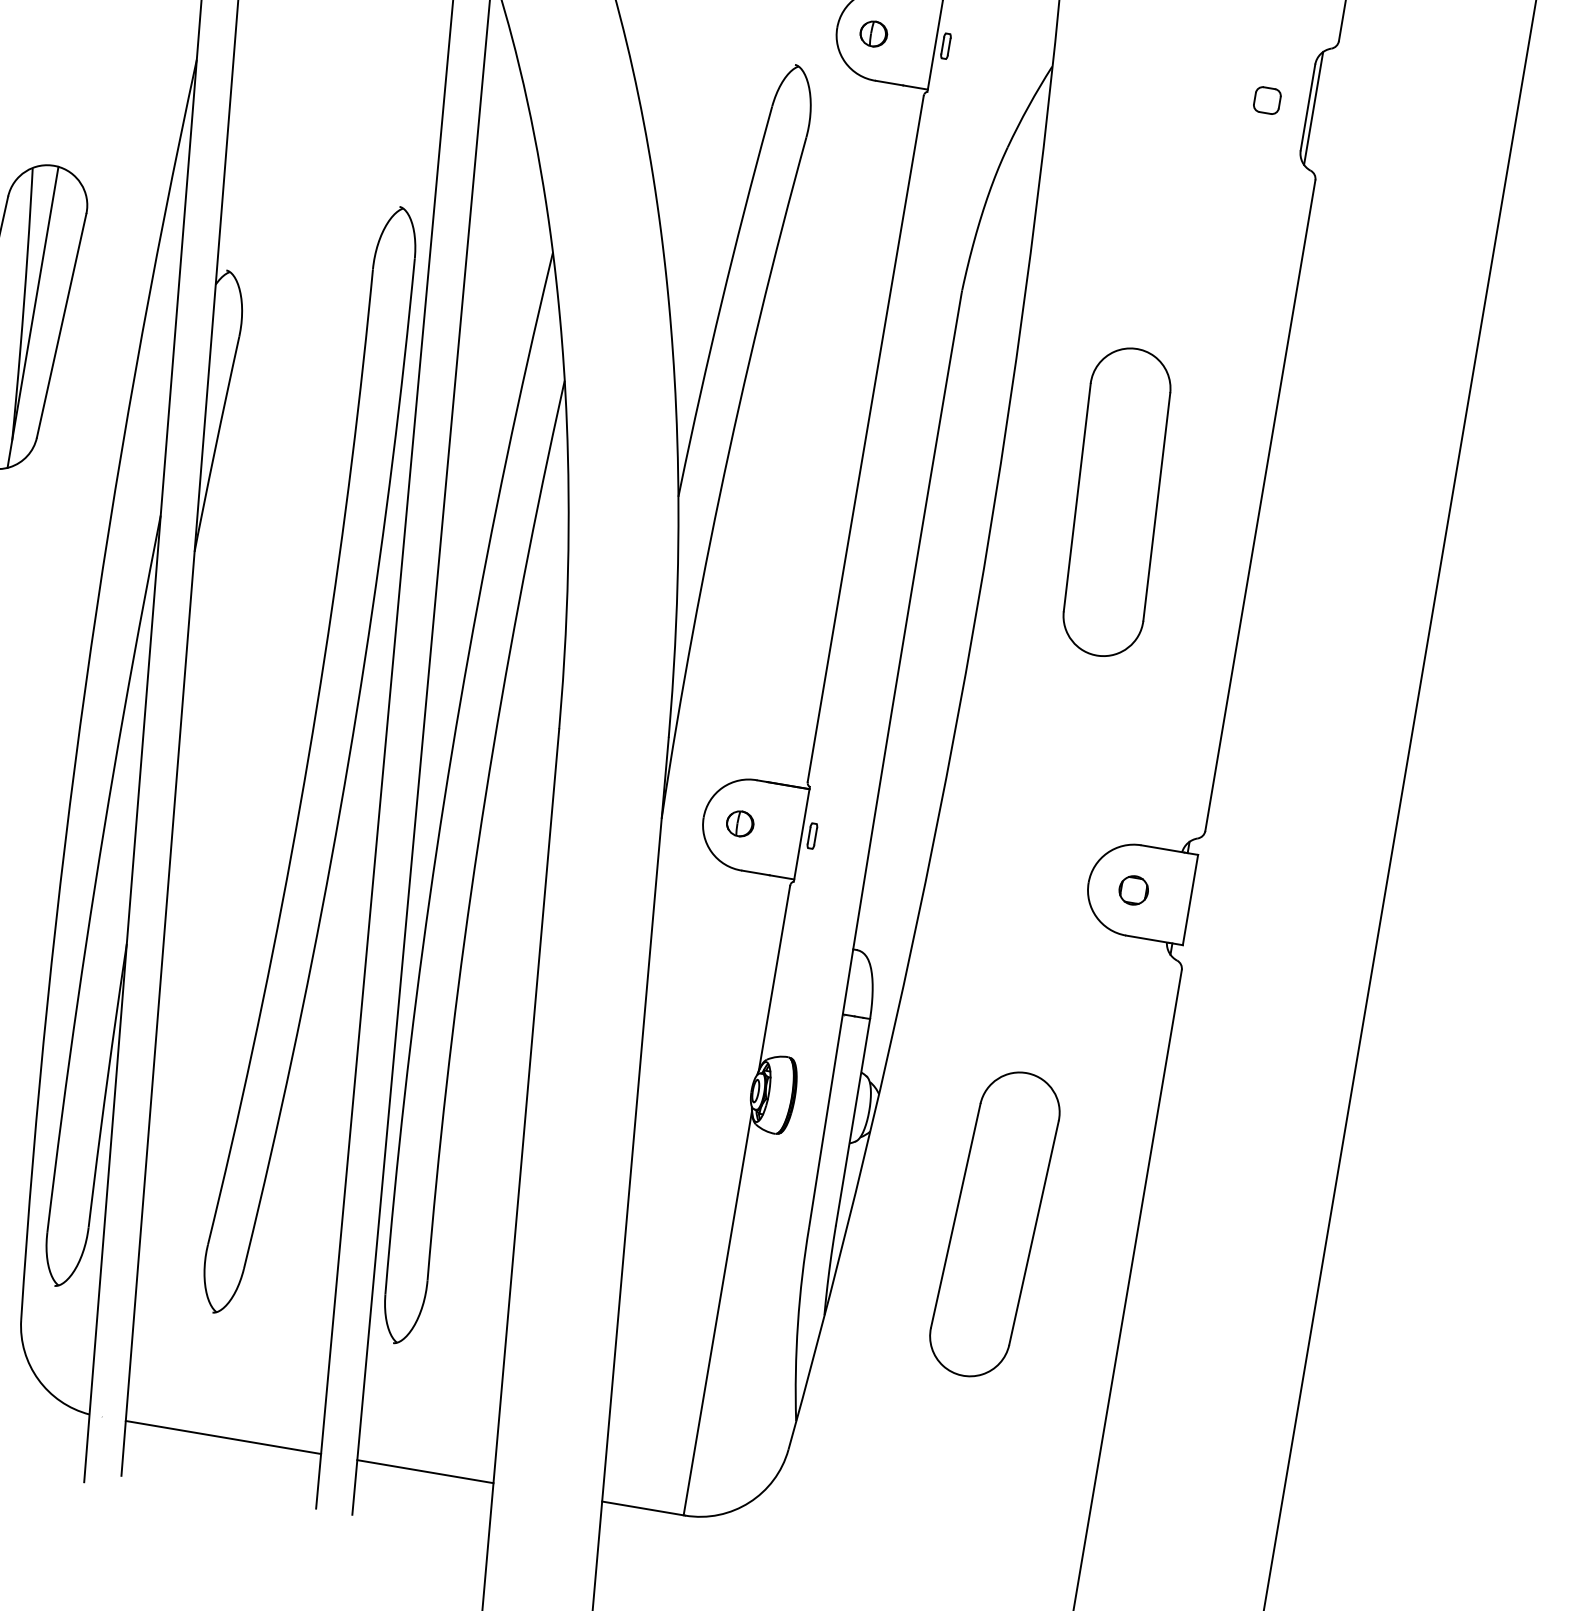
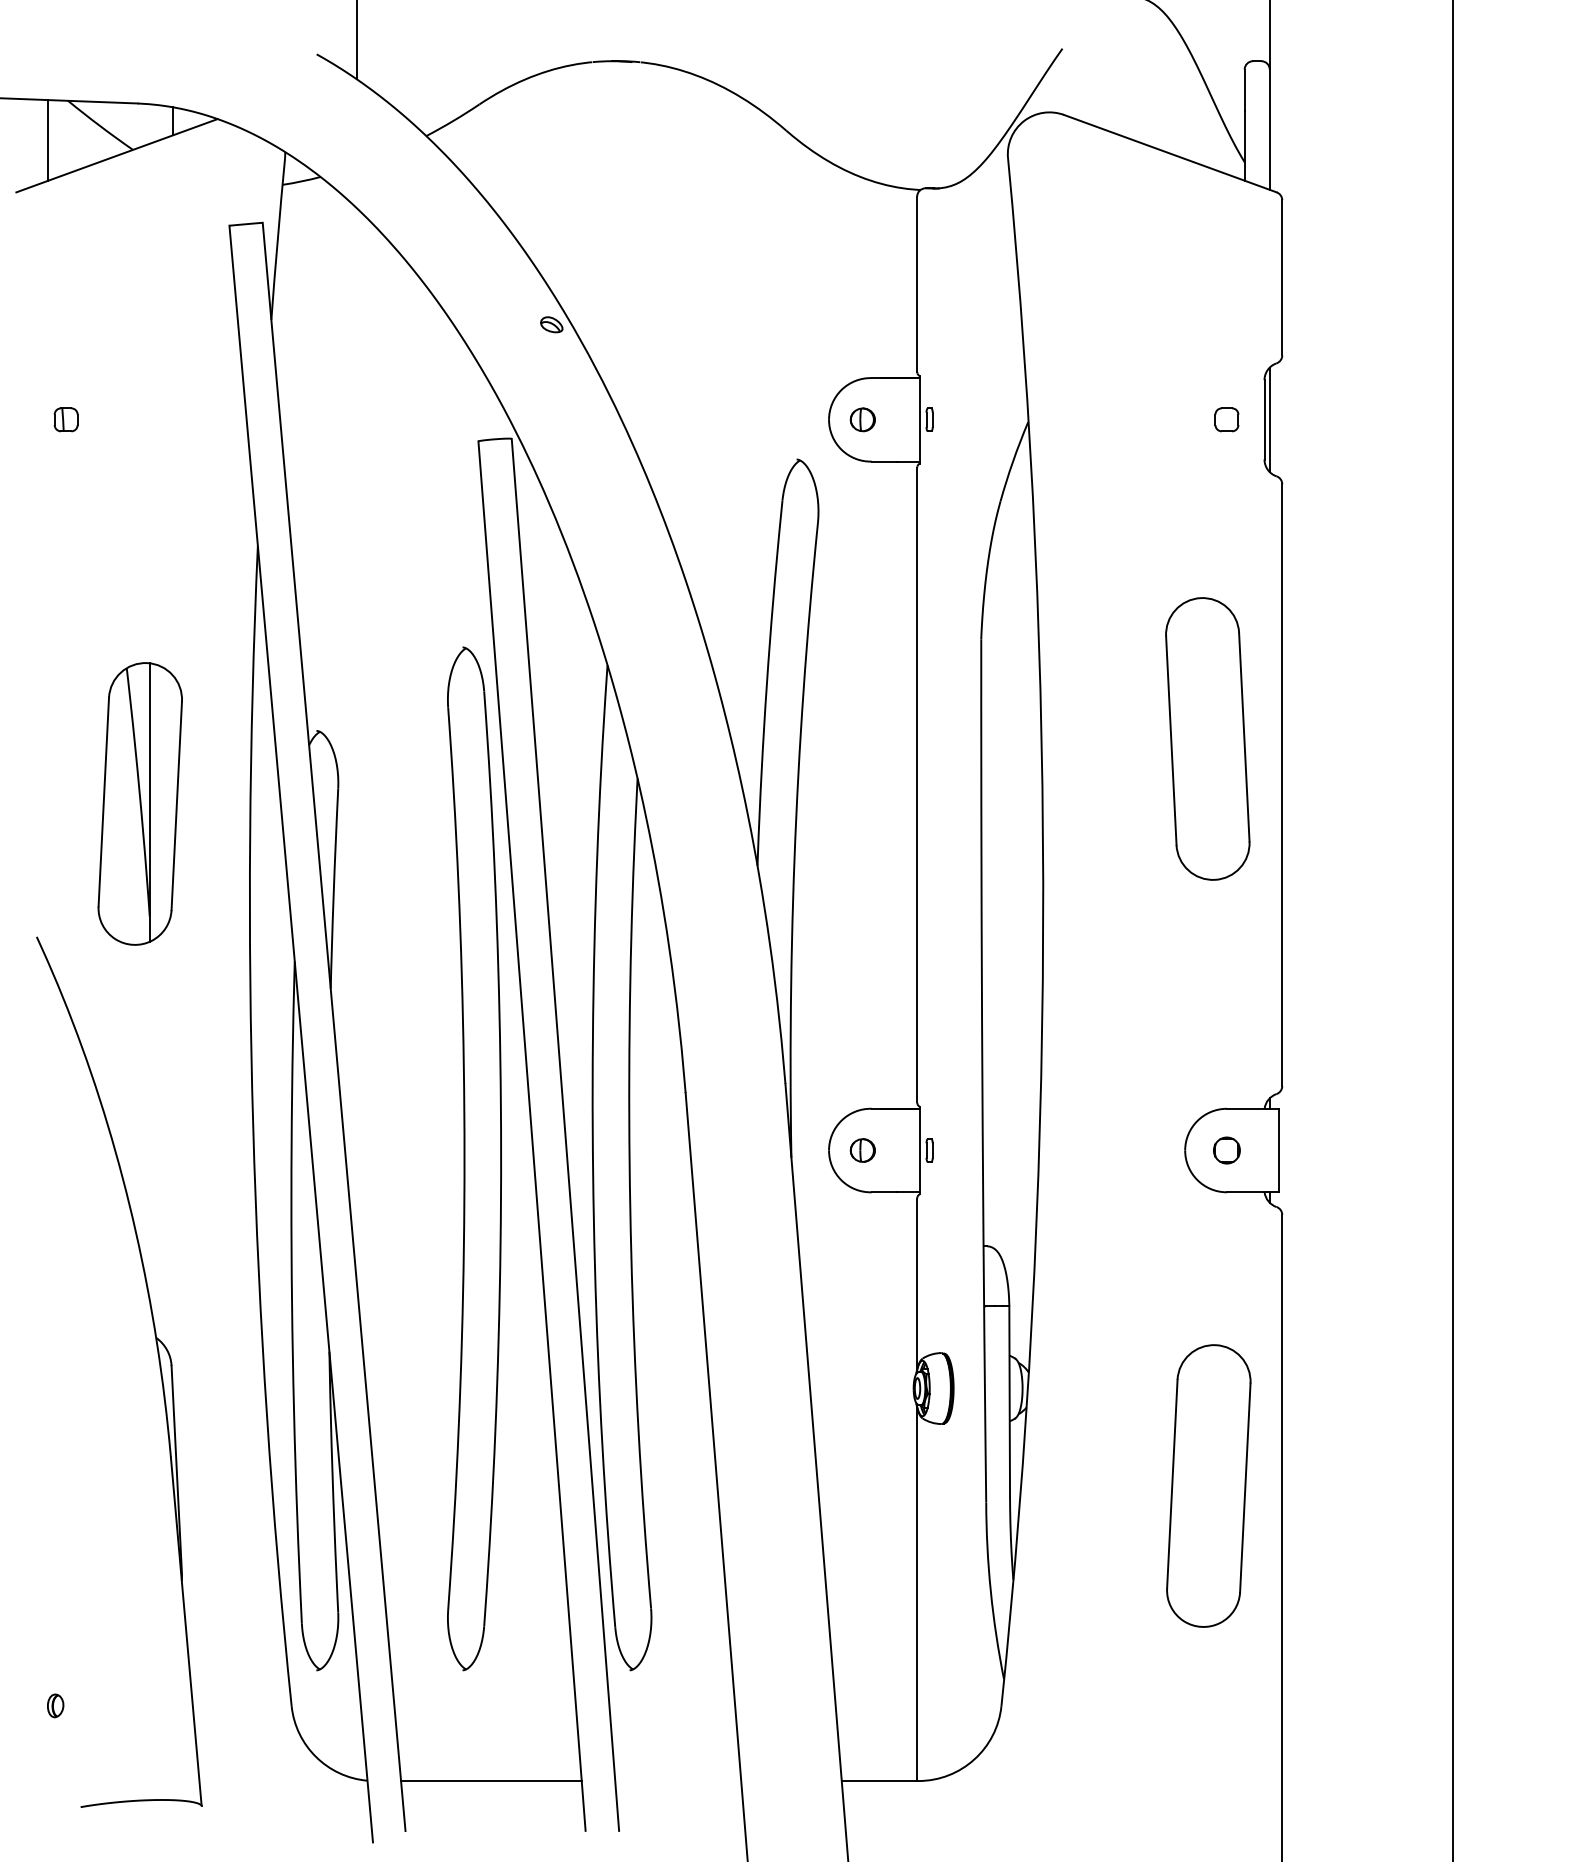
part: (1116, 501) -> (1207, 738), moved
part: (994, 1223) -> (1208, 1485), moved
line: (425, 1472) -> (678, 1781), removed

